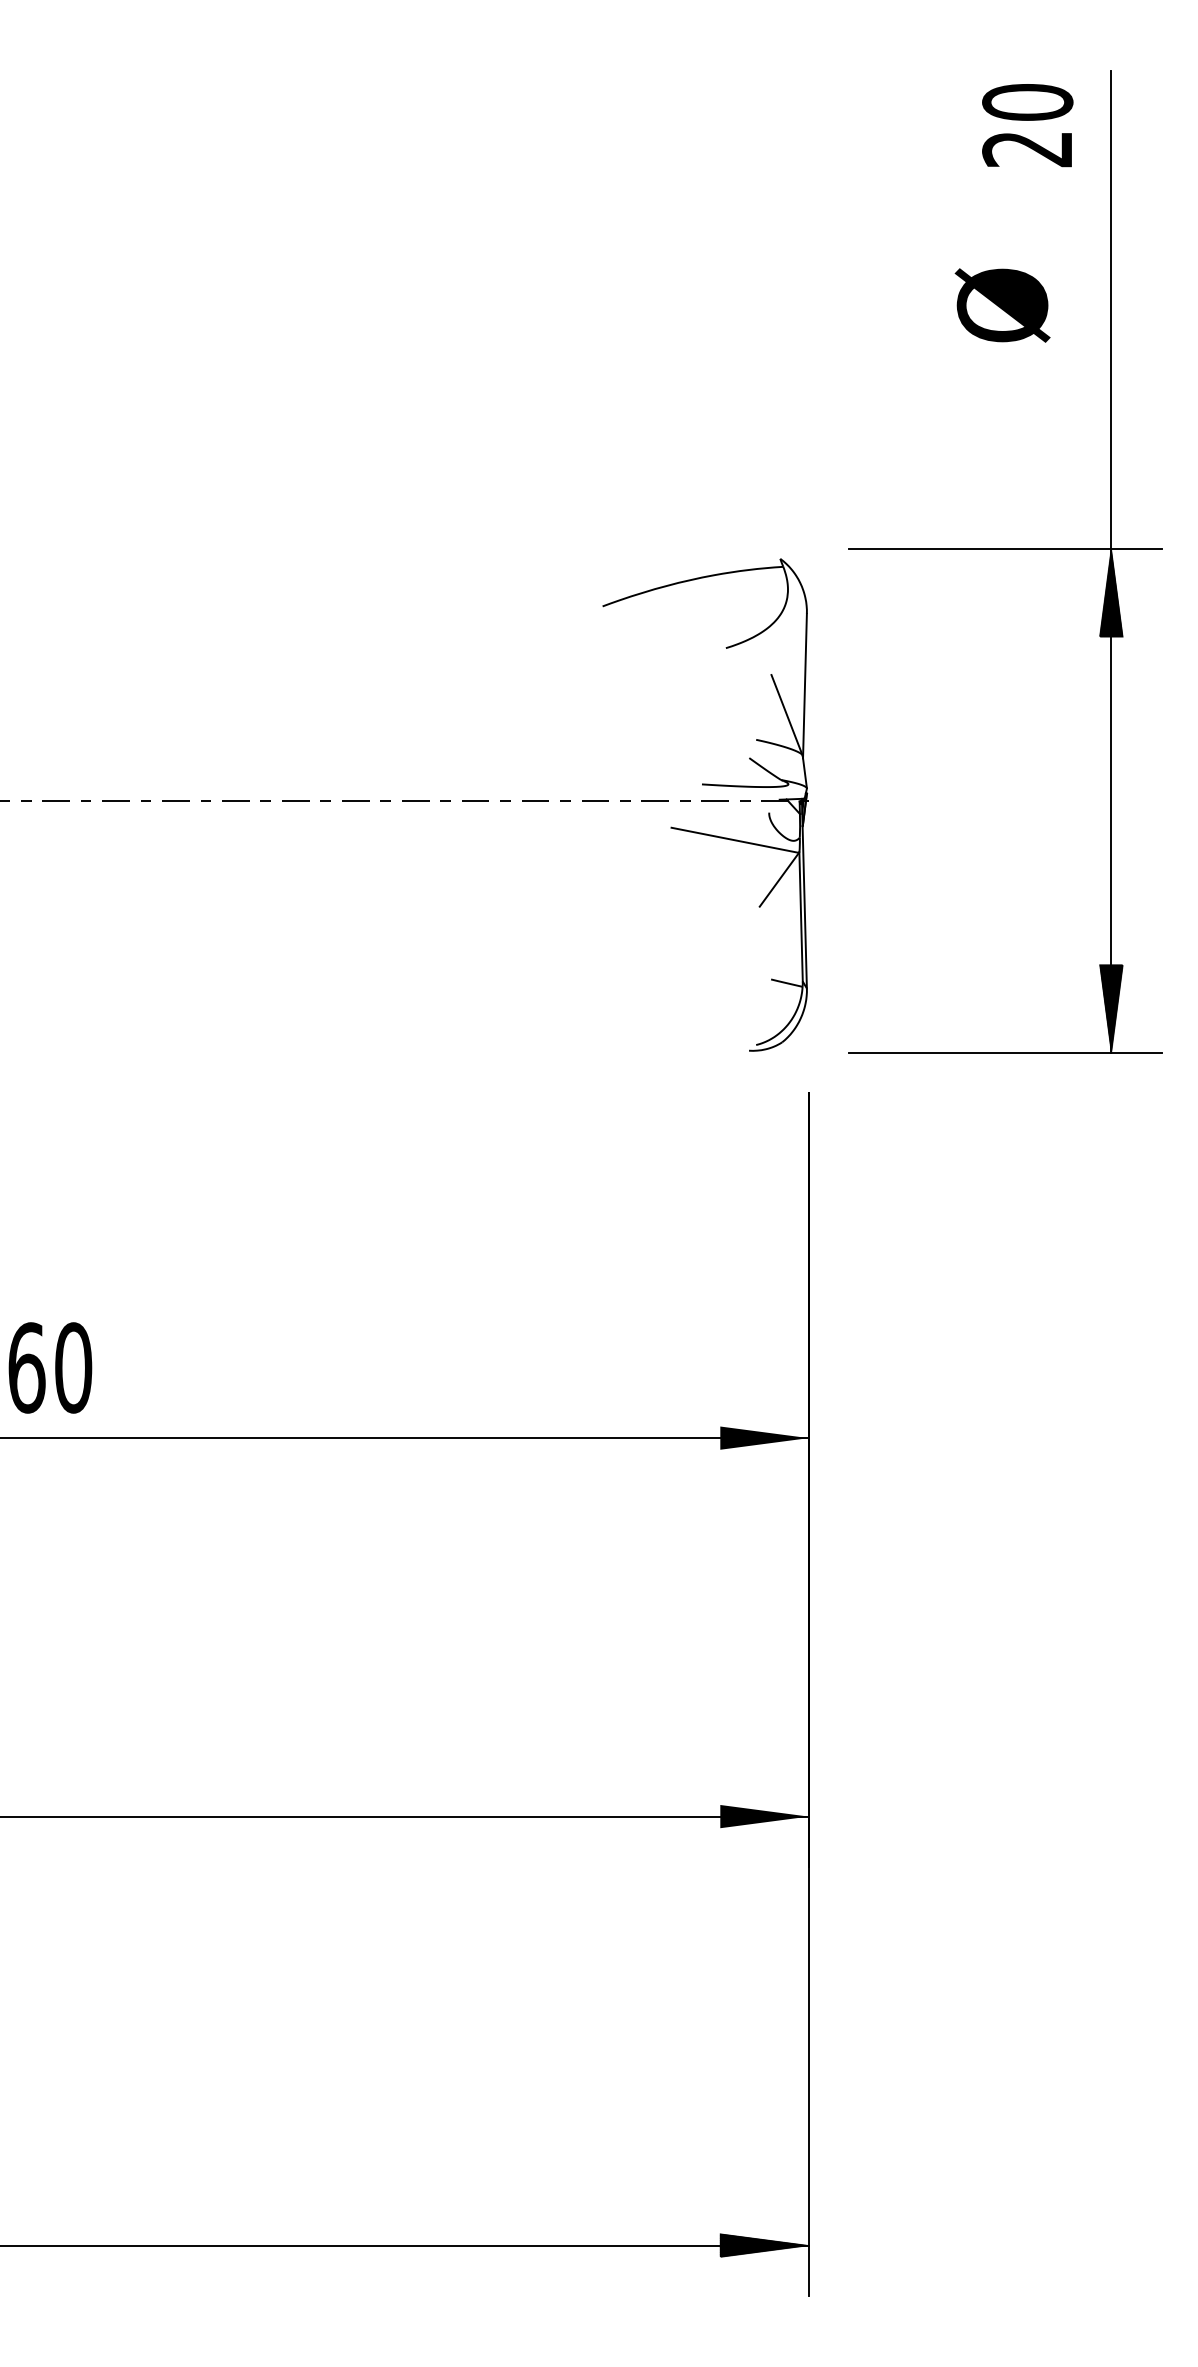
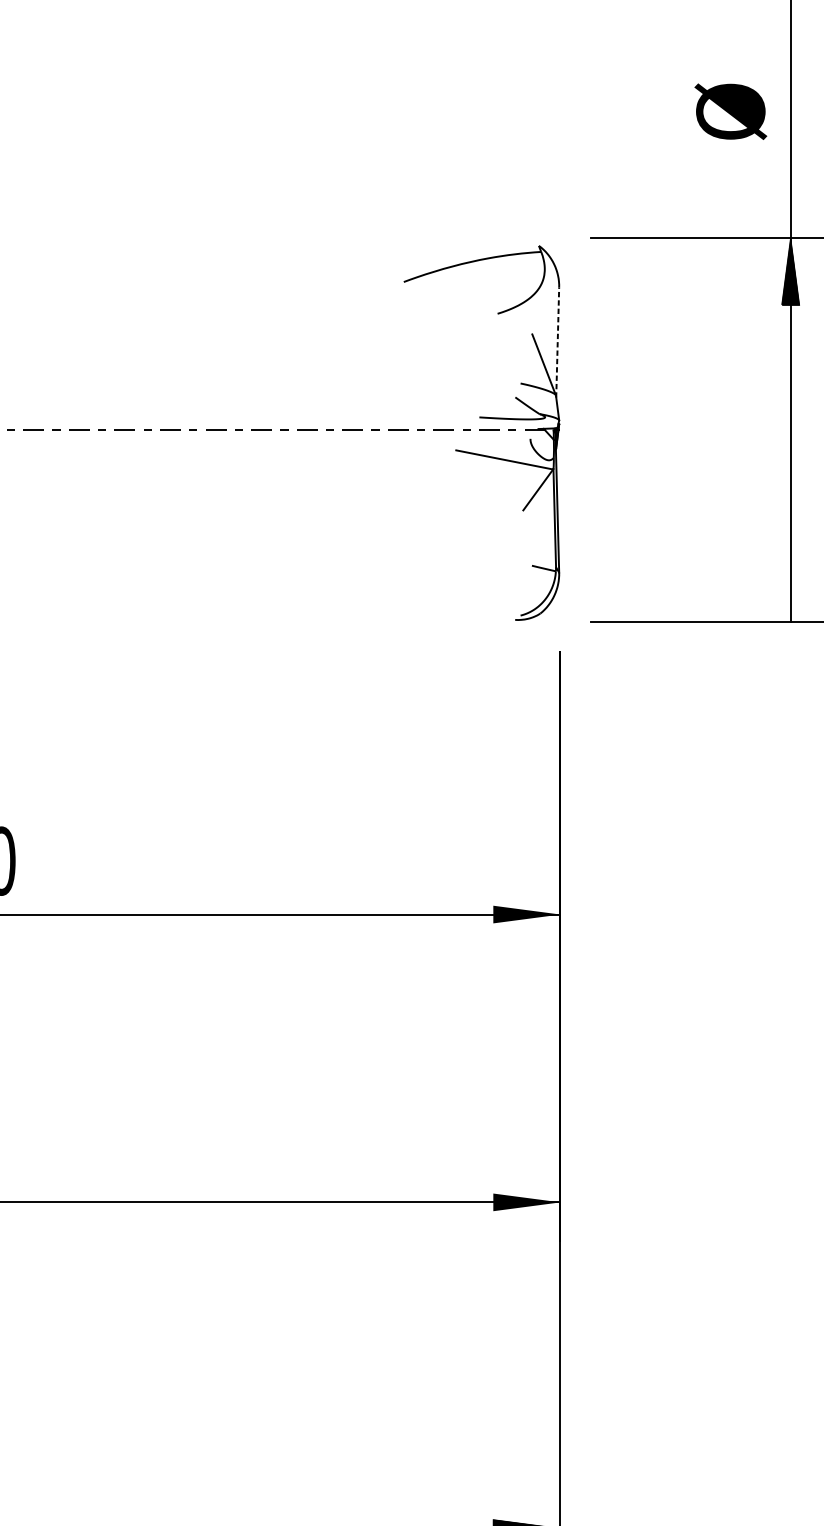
text: (1002, 305) -> (730, 111), moved
line: (804, 685) -> (557, 342), solid -> dashed
hatch: (1110, 1008) -> (790, 587), removed

